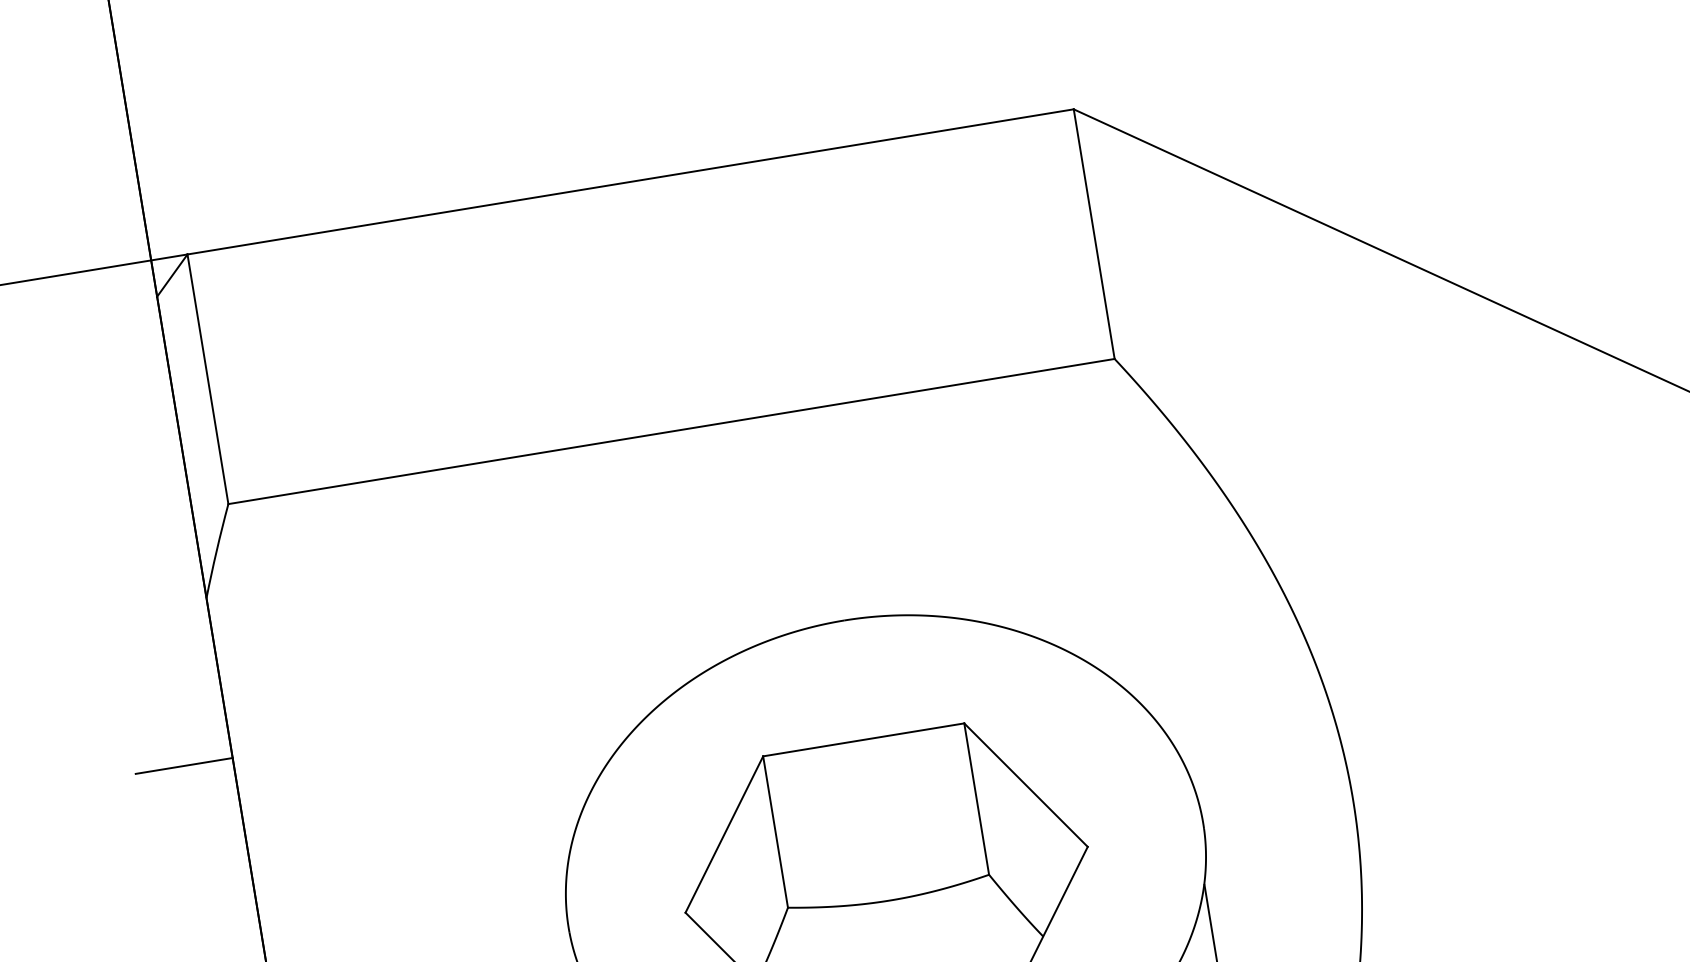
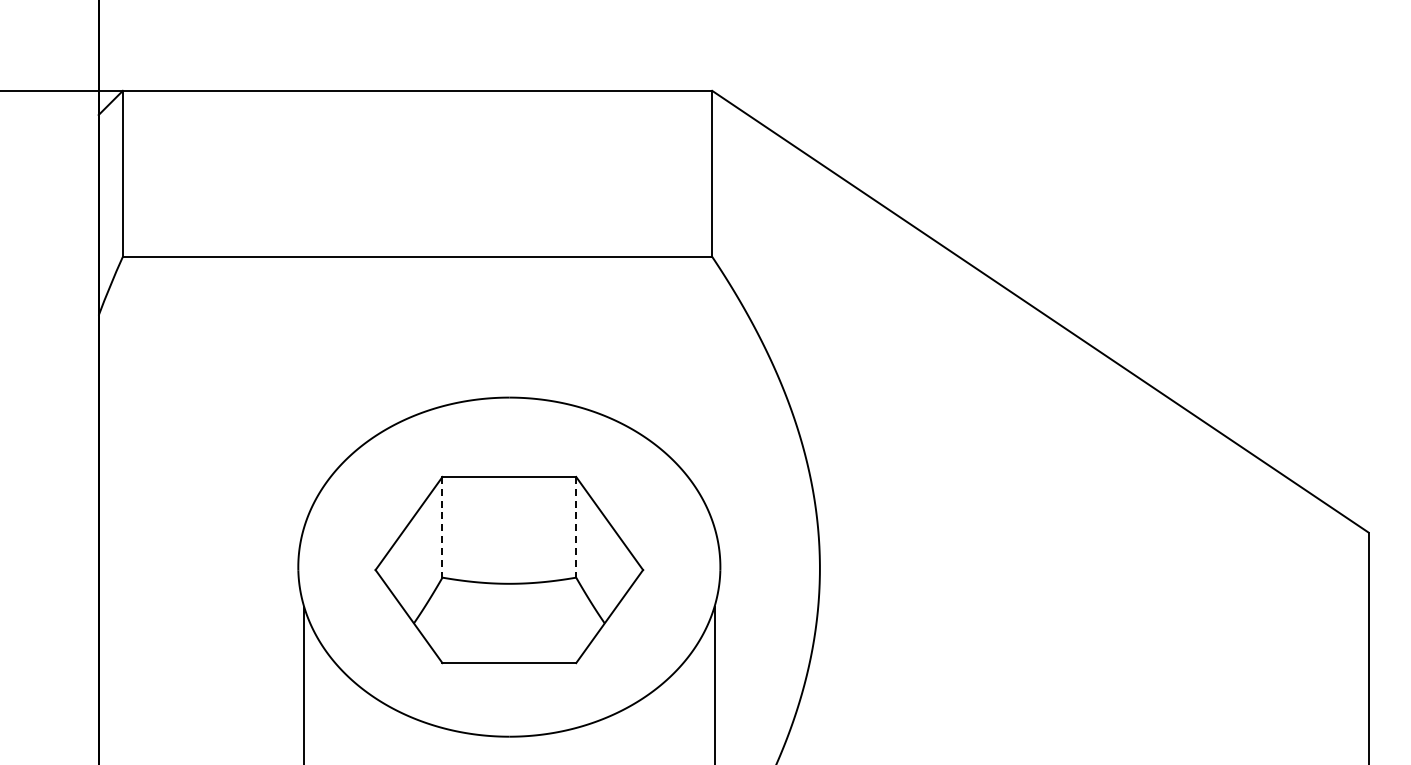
line: (184, 765) -> (66, 421), removed
line: (977, 799) -> (576, 527), solid -> dashed
line: (775, 832) -> (442, 527), solid -> dashed

